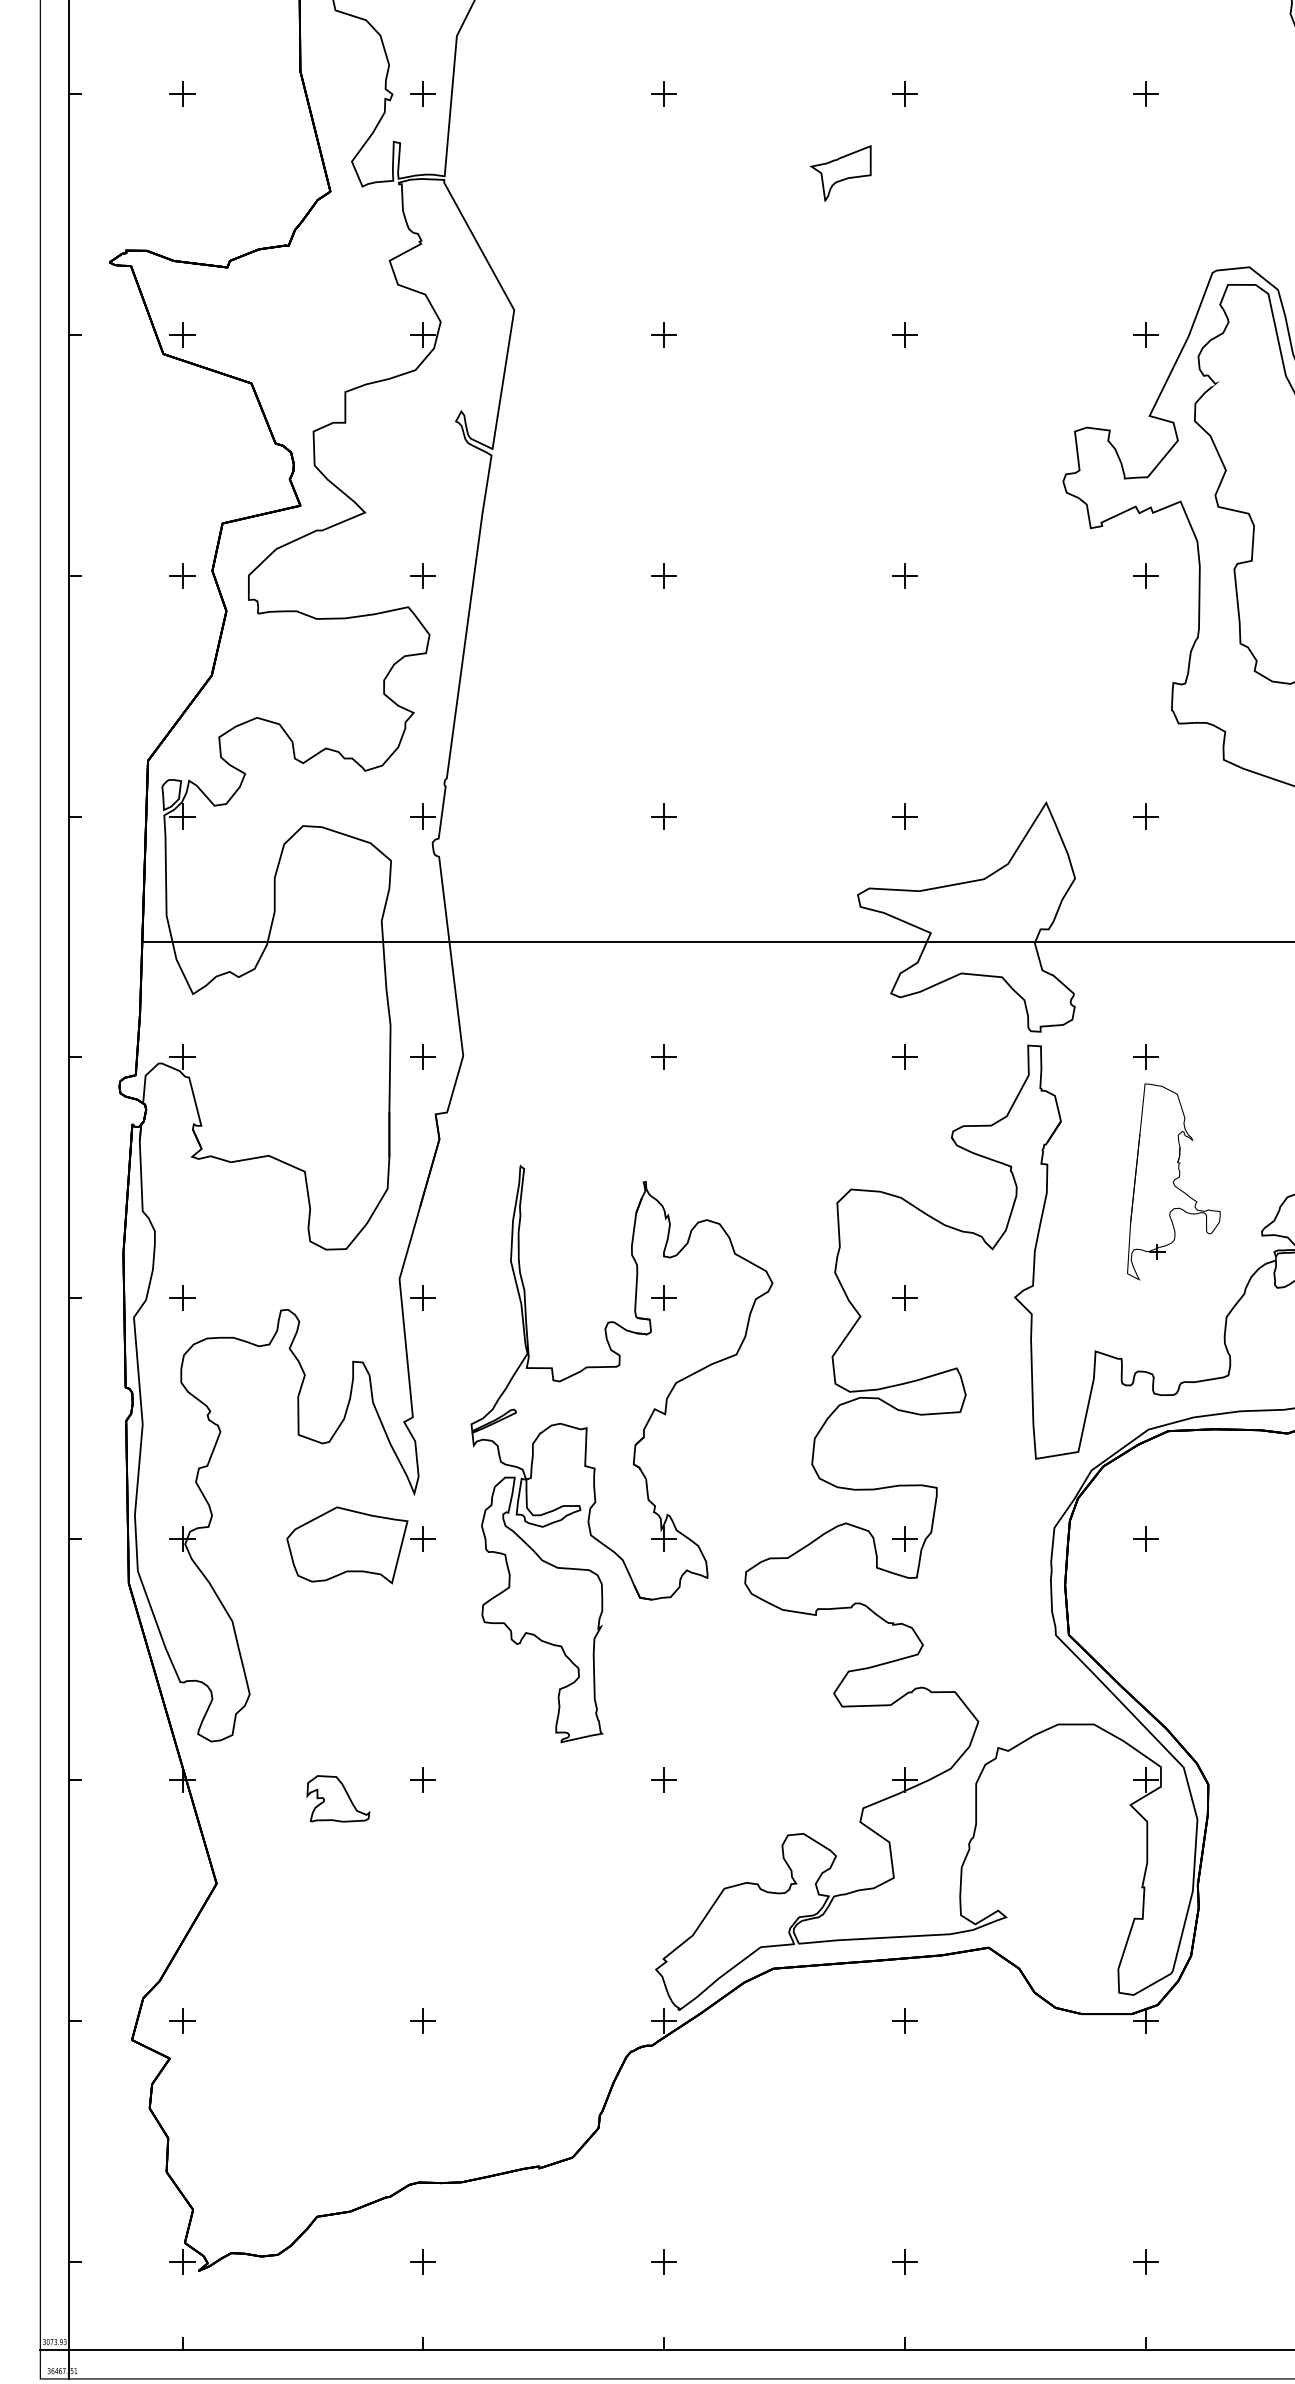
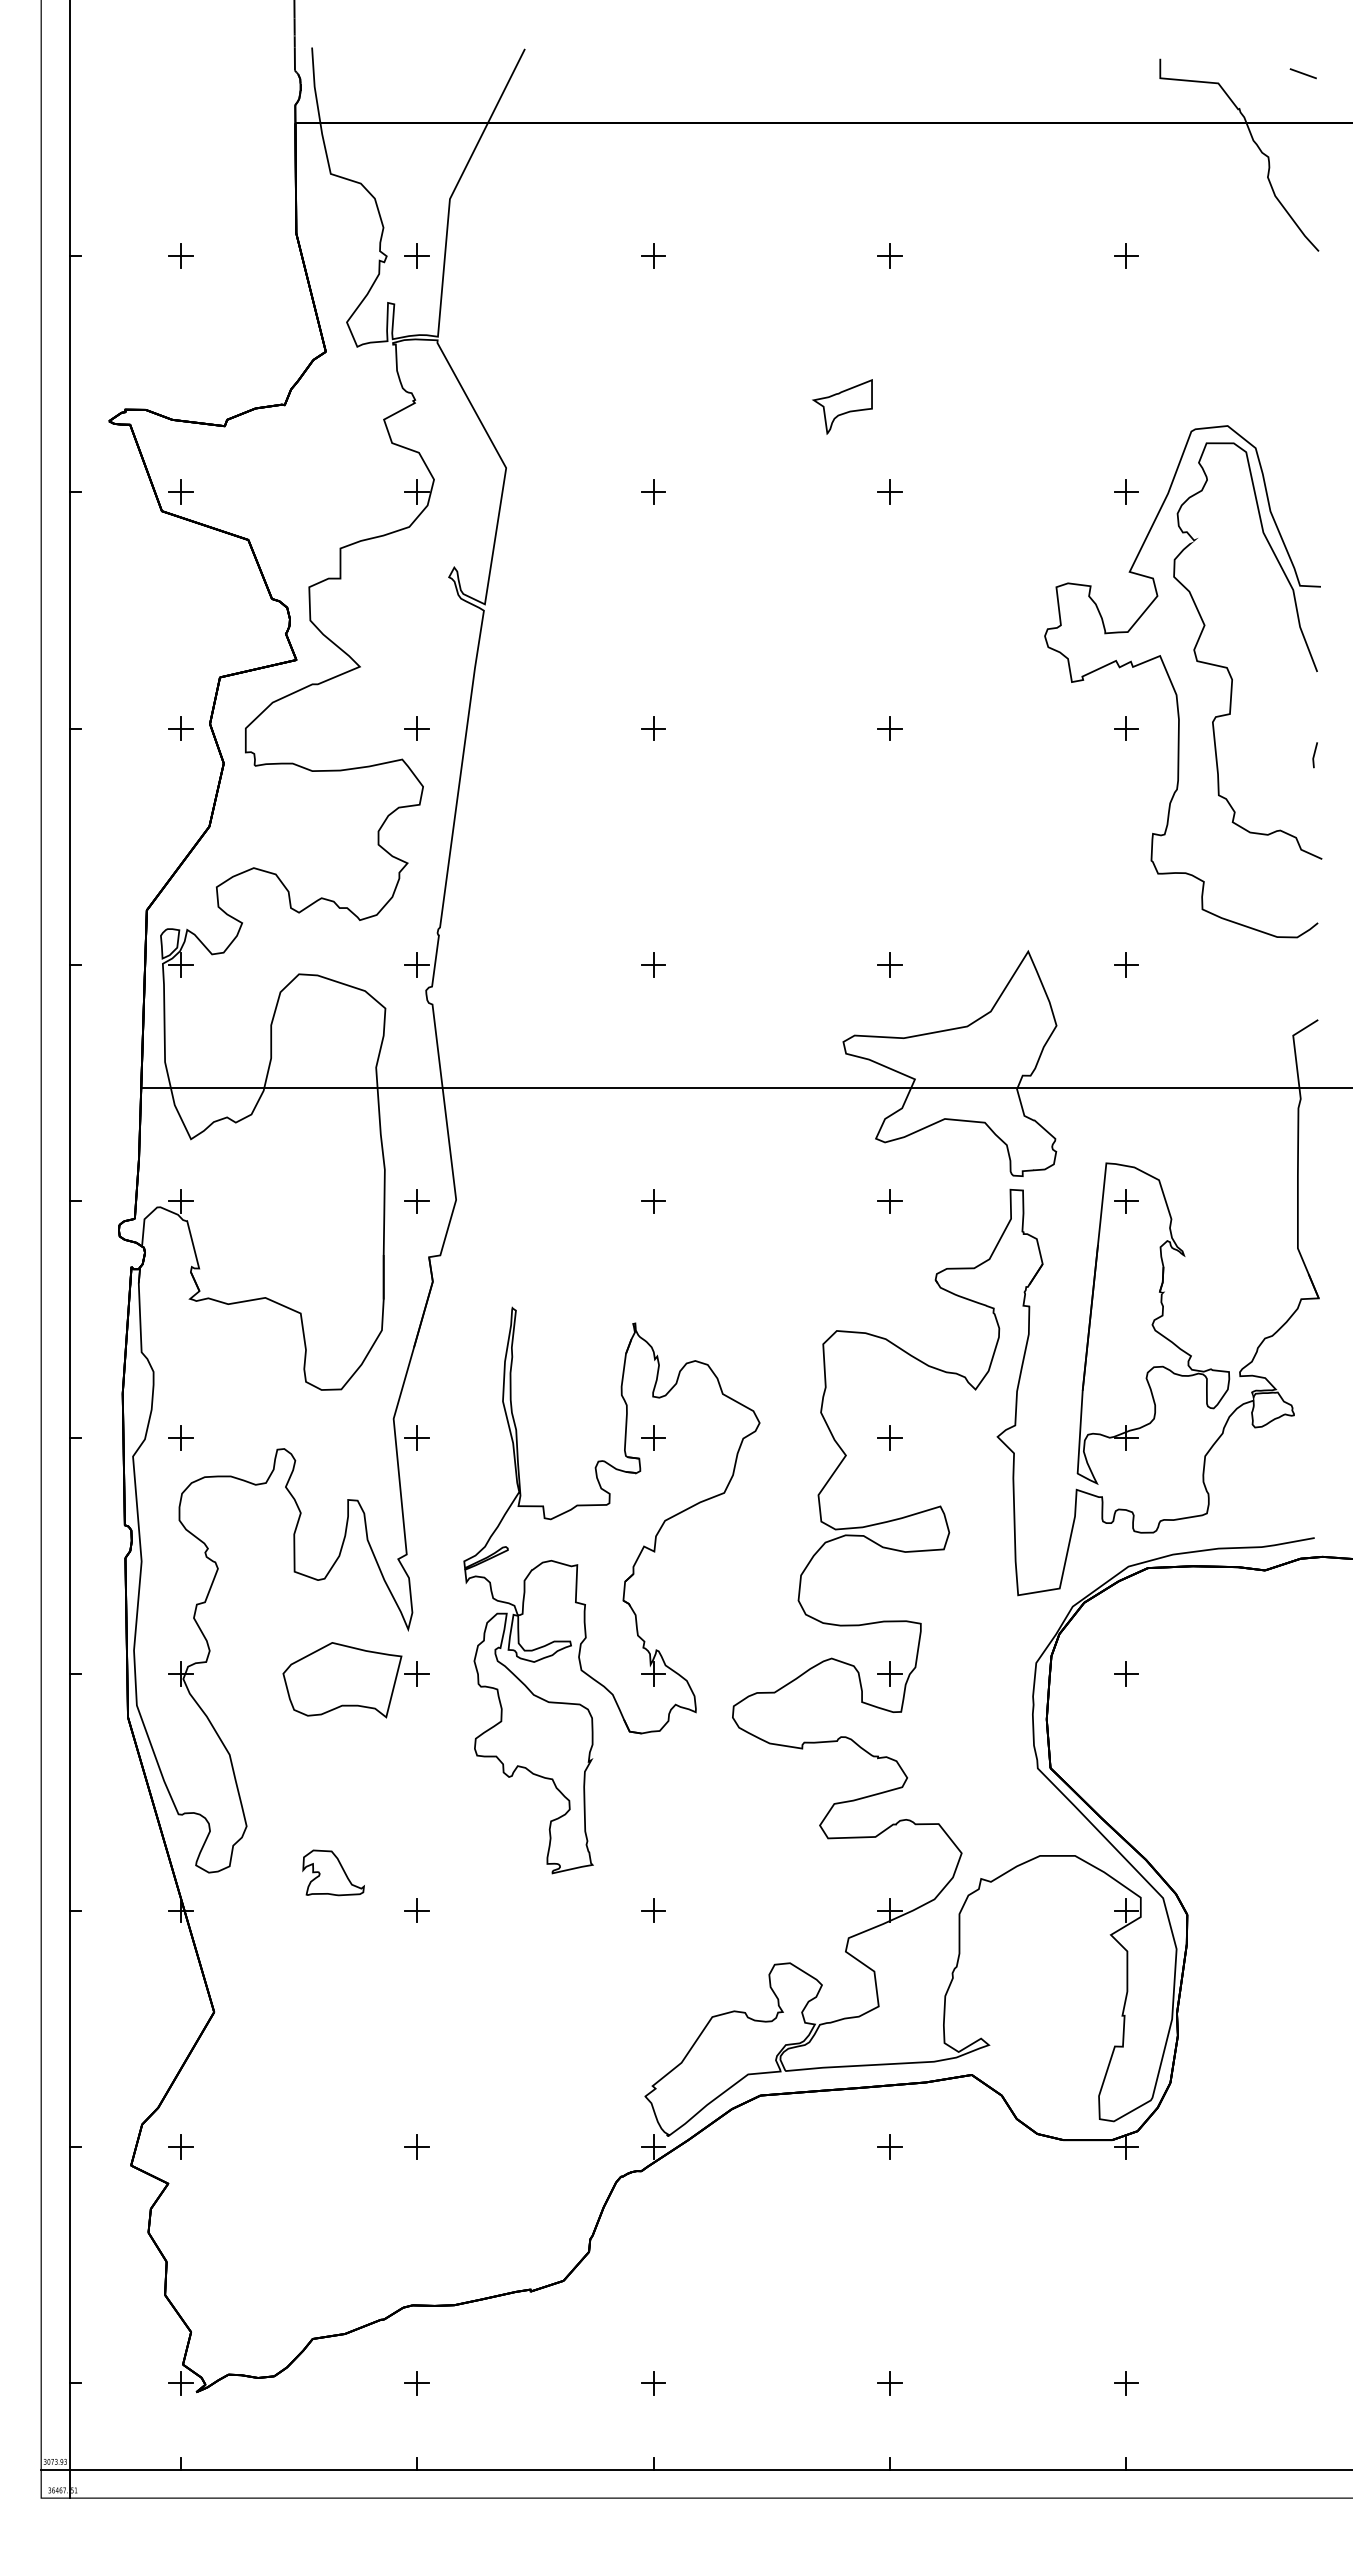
part: (840, 172) -> (842, 406), moved
part: (1173, 1181) -> (1153, 1323), size x1.67
part: (338, 1798) -> (333, 1872), moved

